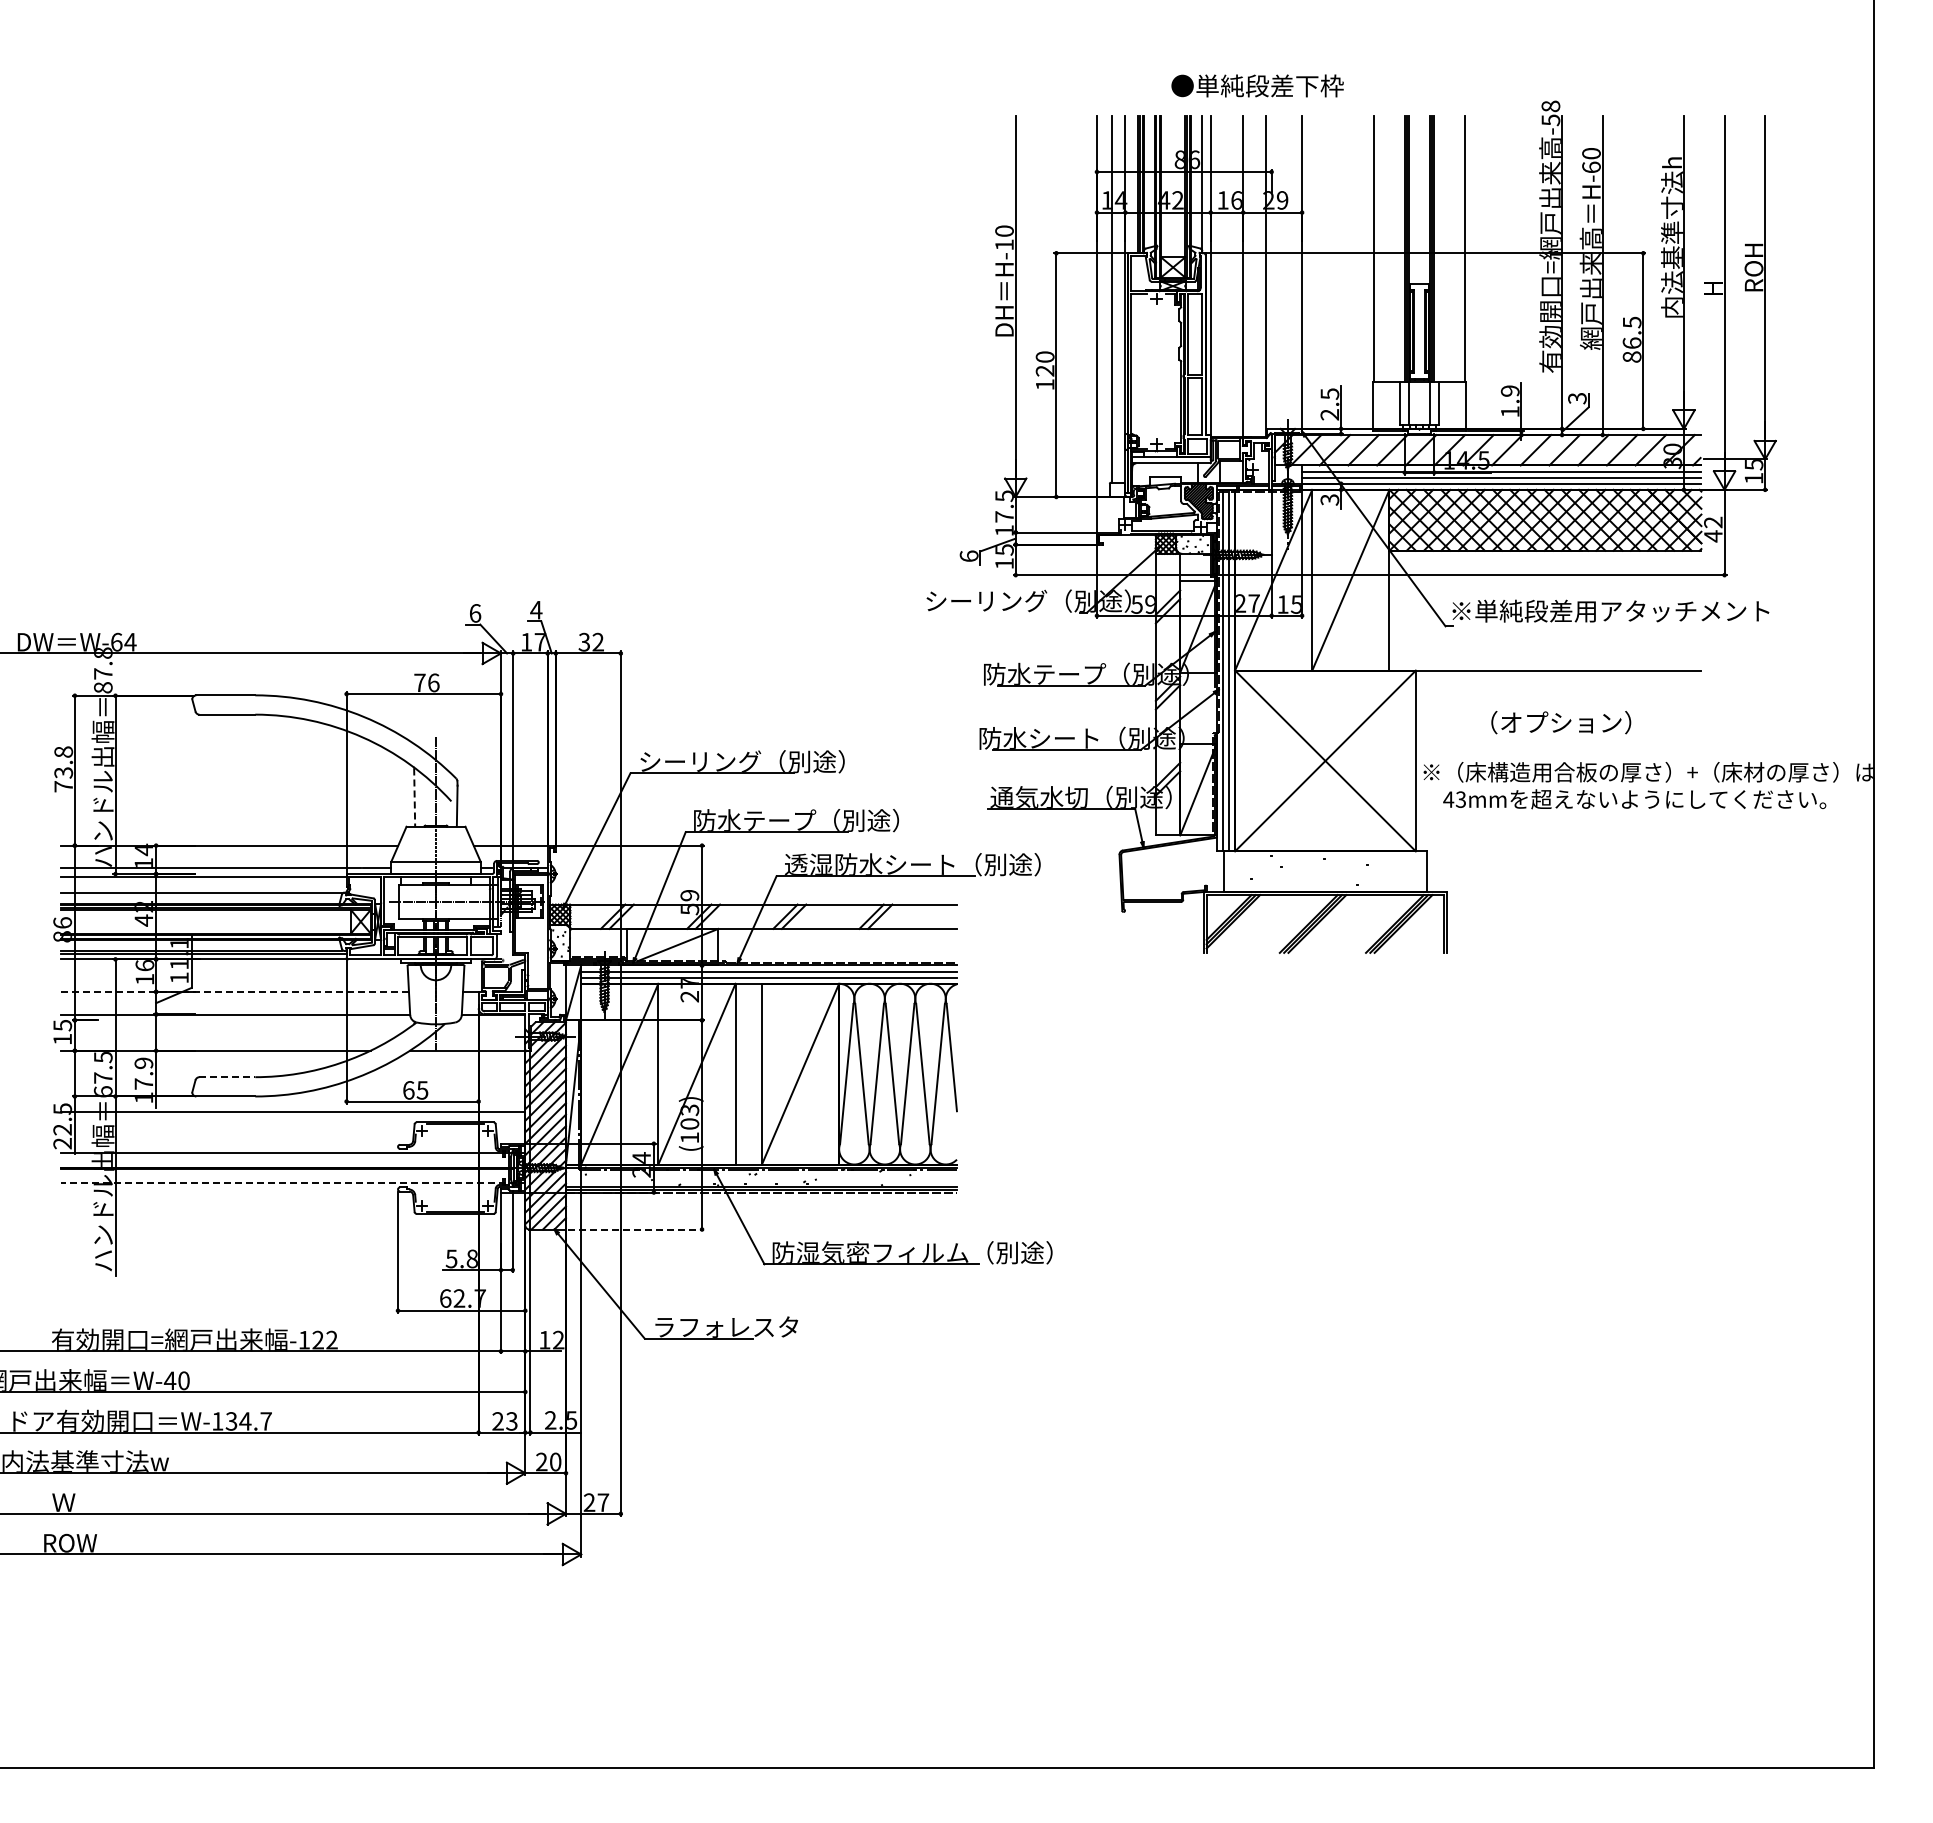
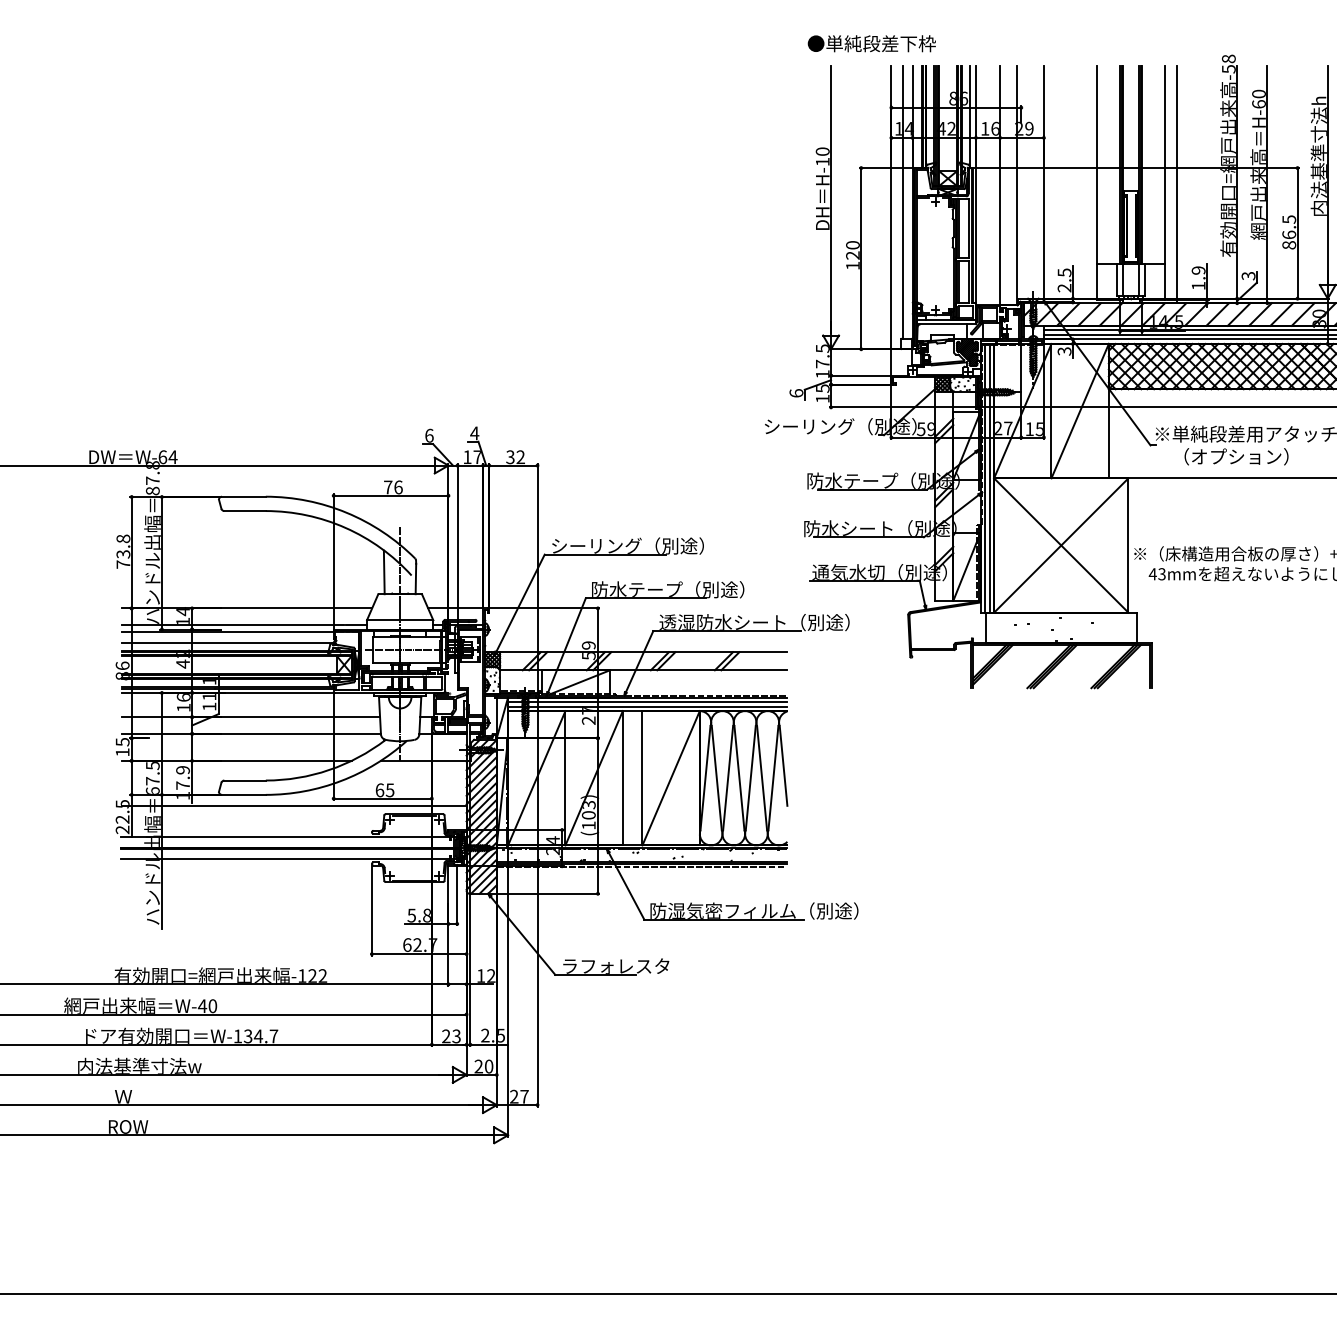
text: (1257, 85) -> (871, 43), moved
line: (1480, 275) -> (1176, 184), added
text: (1561, 722) -> (1236, 456), moved
line: (414, 798) -> (384, 573), dashed -> solid
line: (235, 991) -> (251, 716), dashed -> solid
line: (227, 1077) -> (245, 780), dashed -> solid
line: (288, 1182) -> (290, 858), dashed -> solid
line: (636, 1229) -> (549, 893), dashed -> solid

